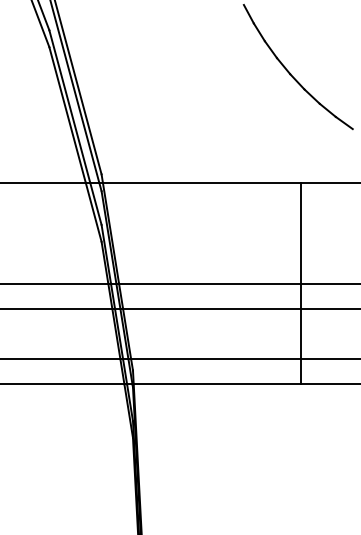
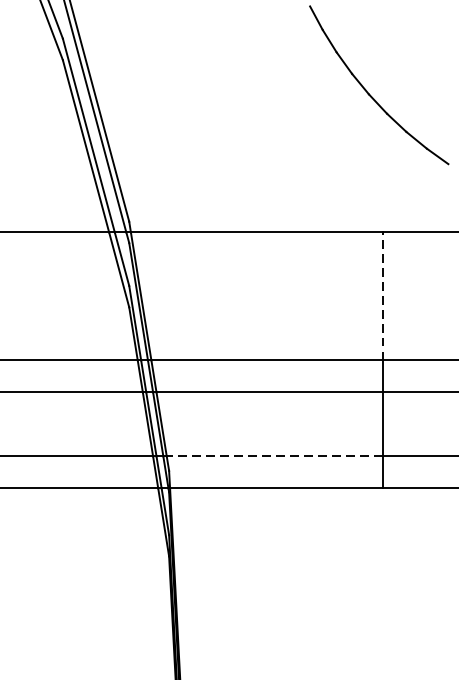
line: (301, 232) -> (383, 295), solid -> dashed
line: (215, 359) -> (273, 456), solid -> dashed

